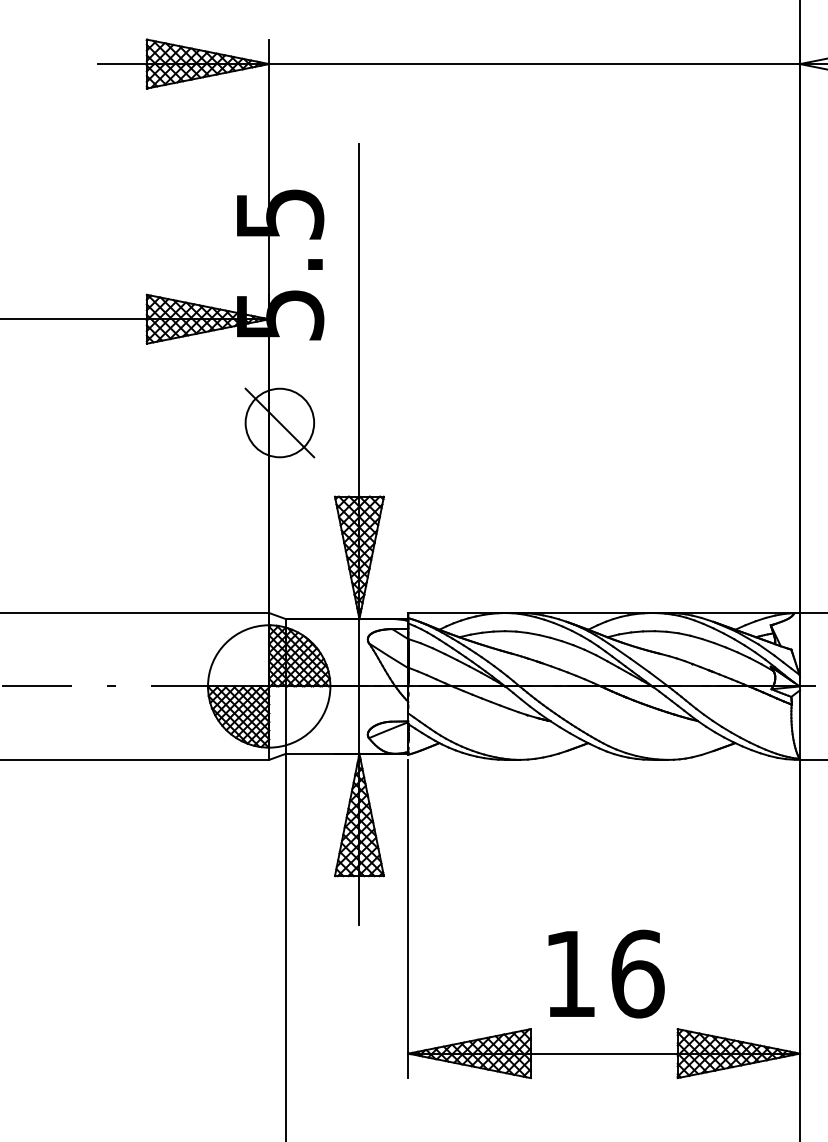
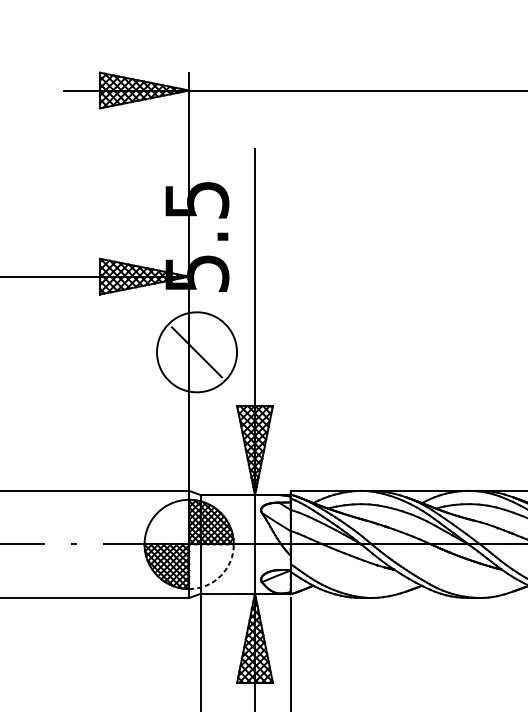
circle: (279, 422) -> (196, 351), size x1.6
arc: (312, 729) -> (220, 575), solid -> dashed

